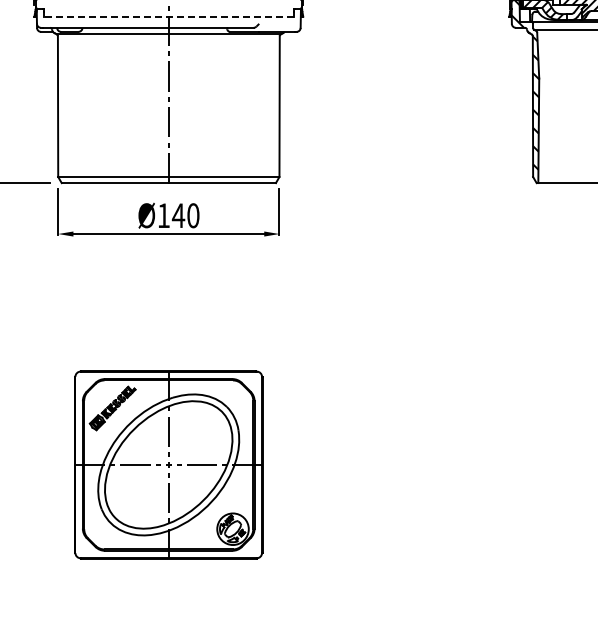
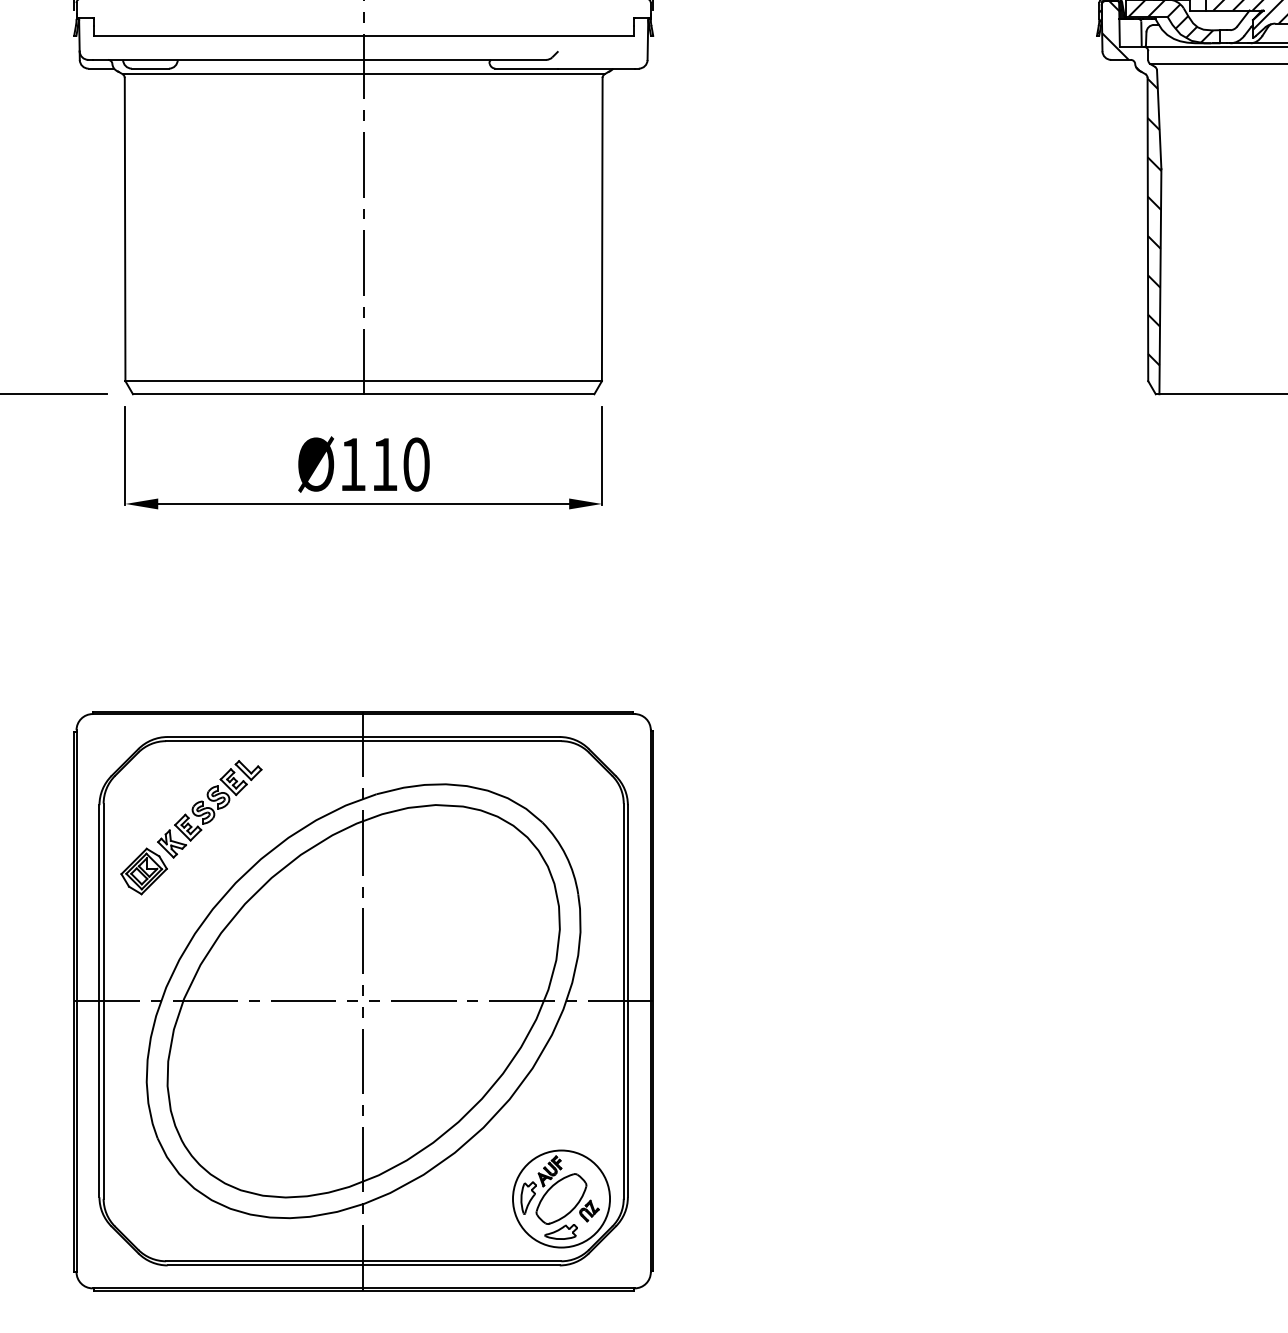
line: (168, 16) -> (362, 35), dashed -> solid
text: (178, 215) -> (384, 464), Ø140 -> Ø110
part: (168, 464) -> (362, 1000), size x1.43

